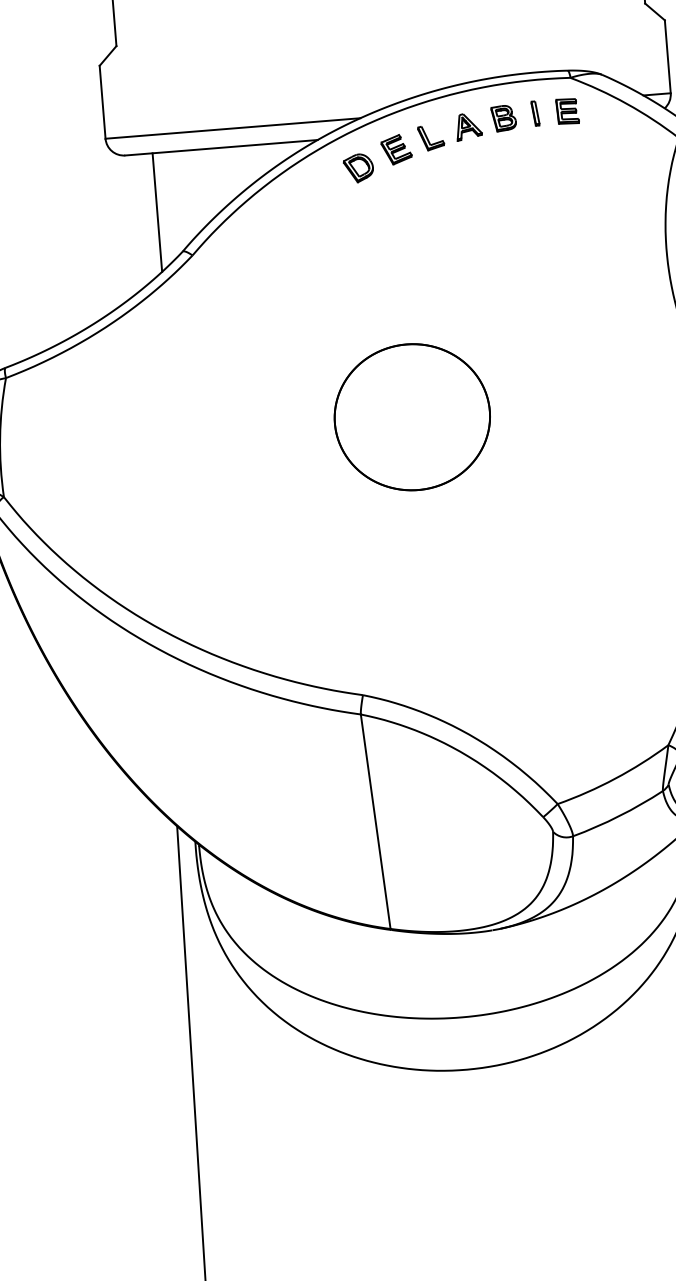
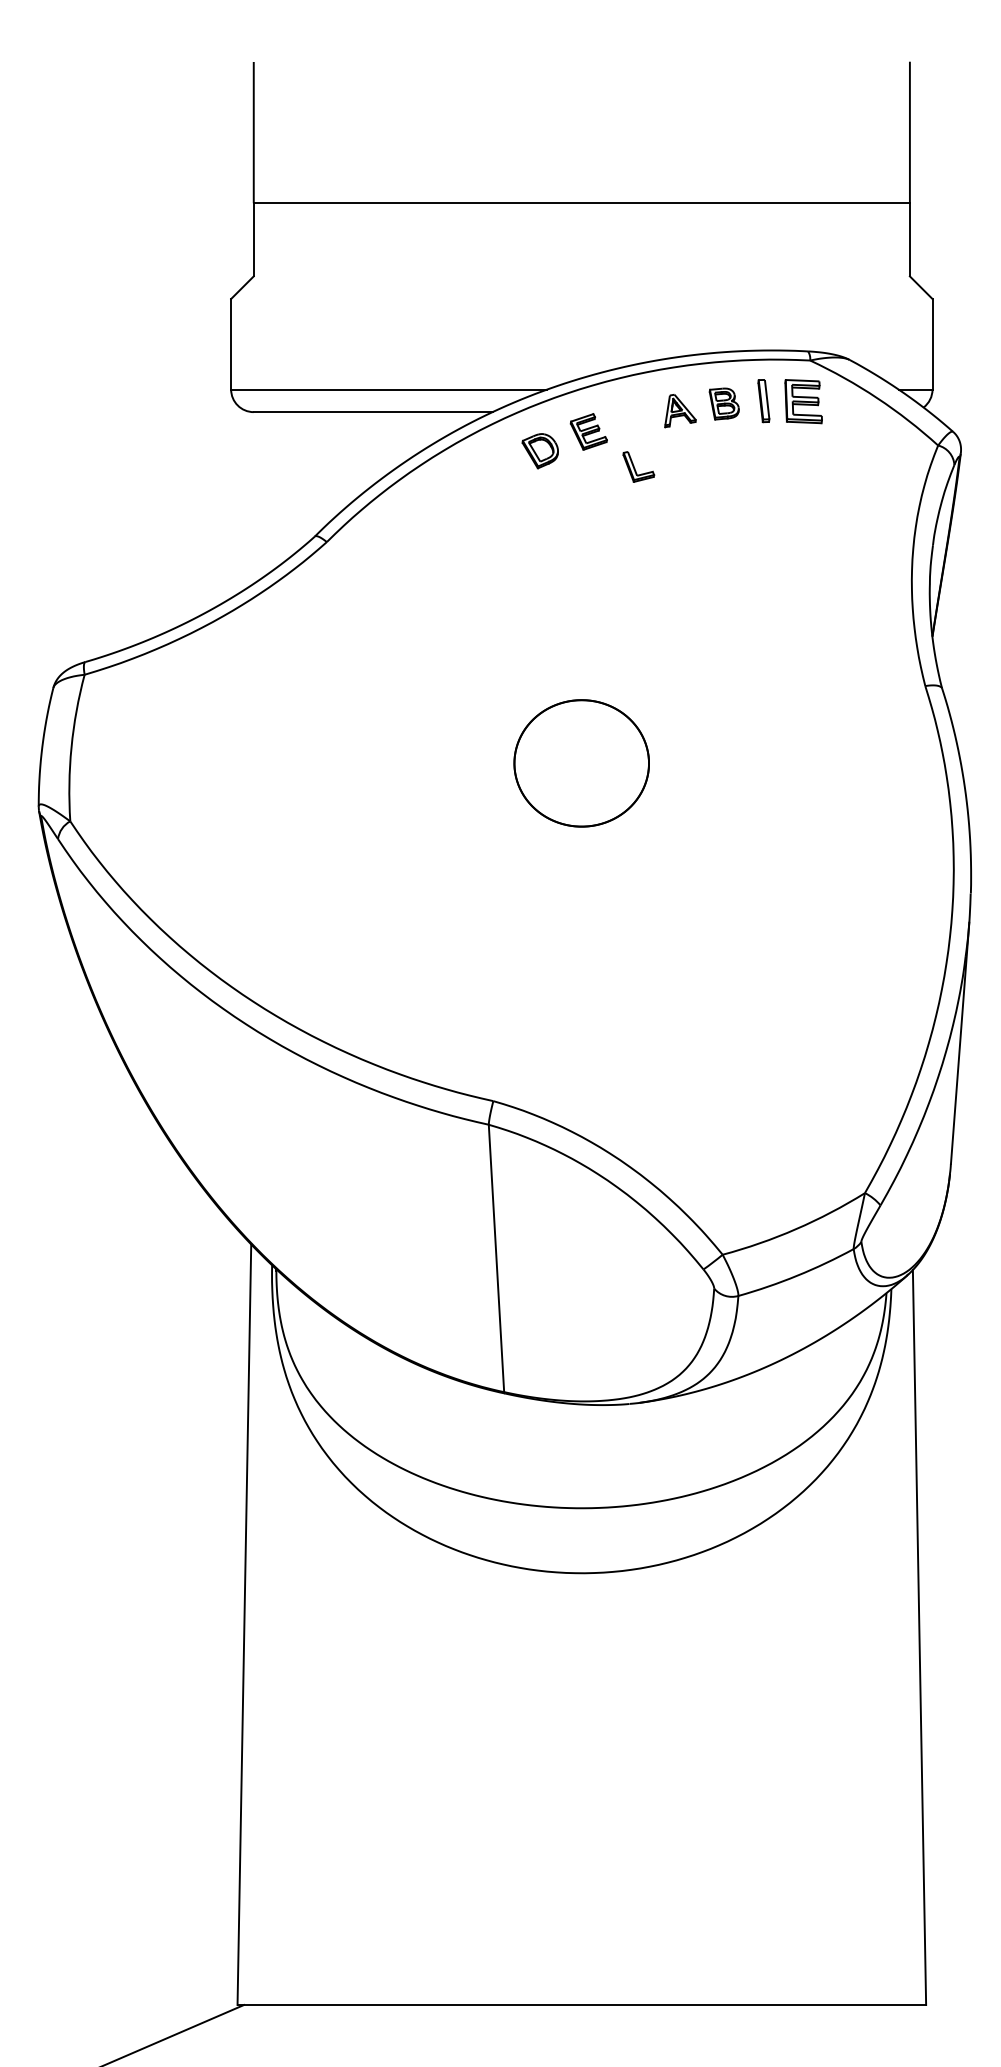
part: (567, 111) -> (803, 401), size x1.4
part: (535, 113) -> (763, 401), size x1.4
part: (430, 137) -> (638, 466), moved
line: (157, 212) -> (287, 485), removed
part: (412, 417) -> (581, 763), size x0.7

